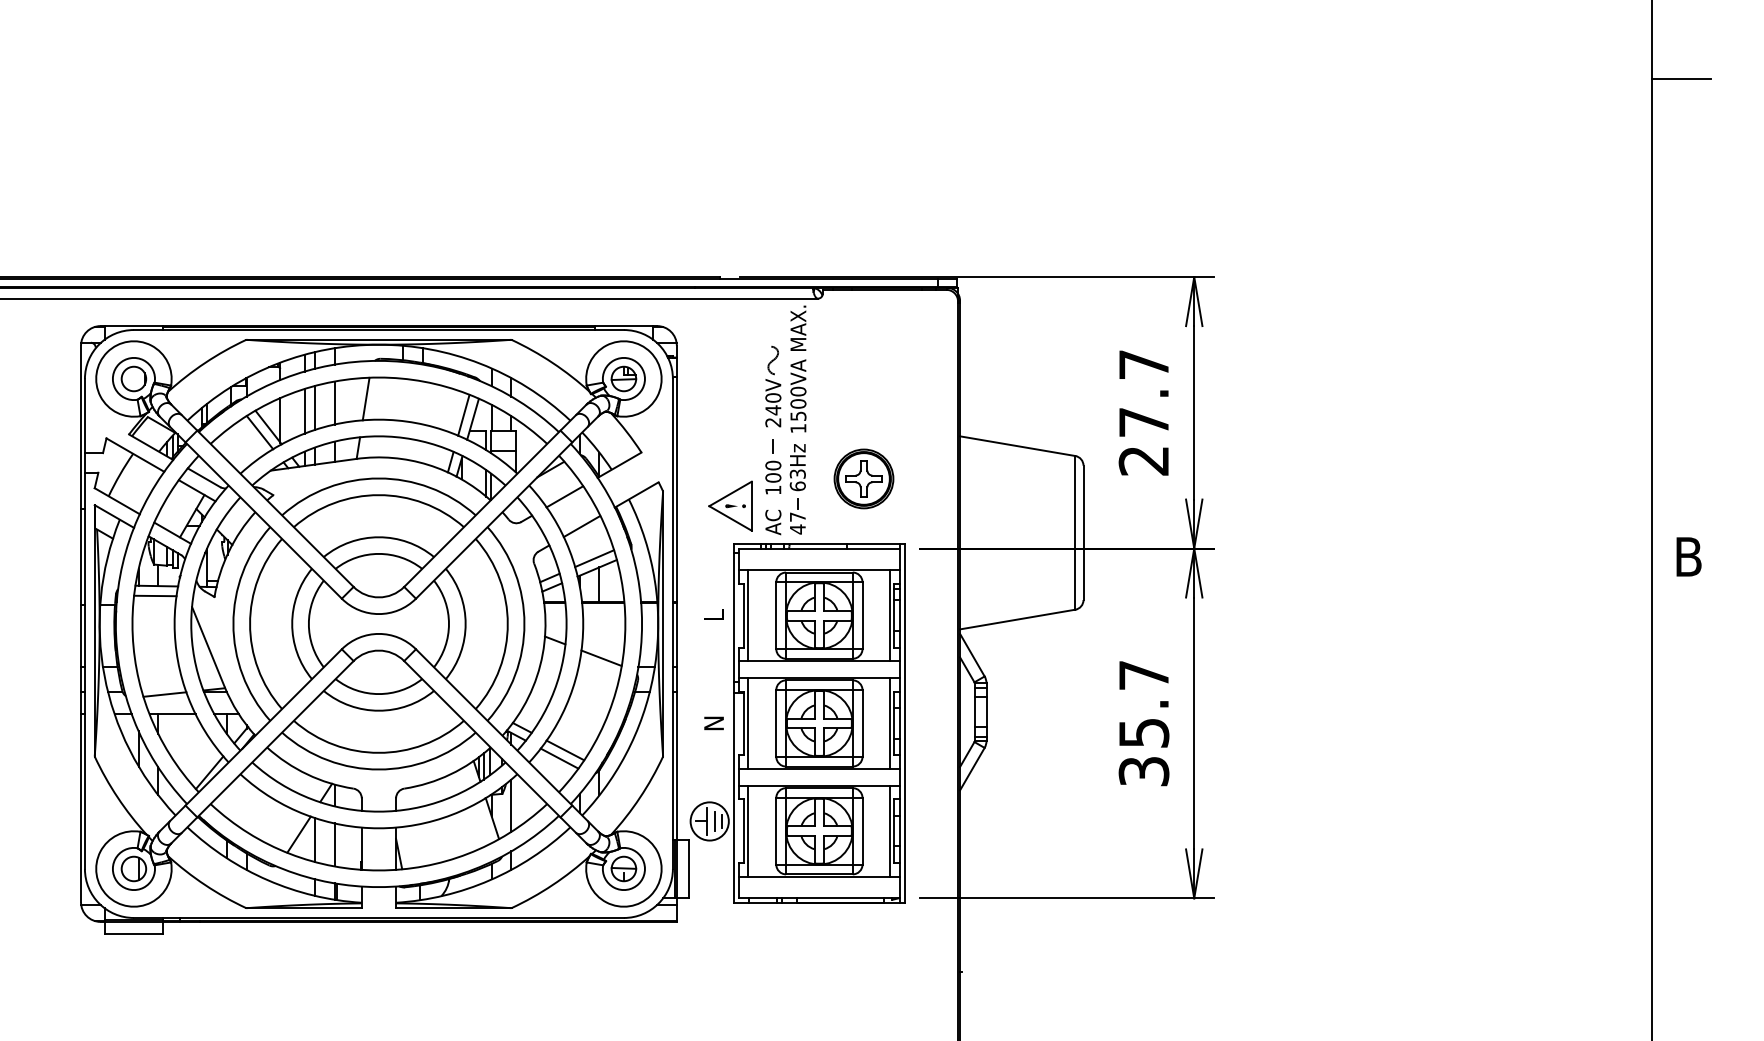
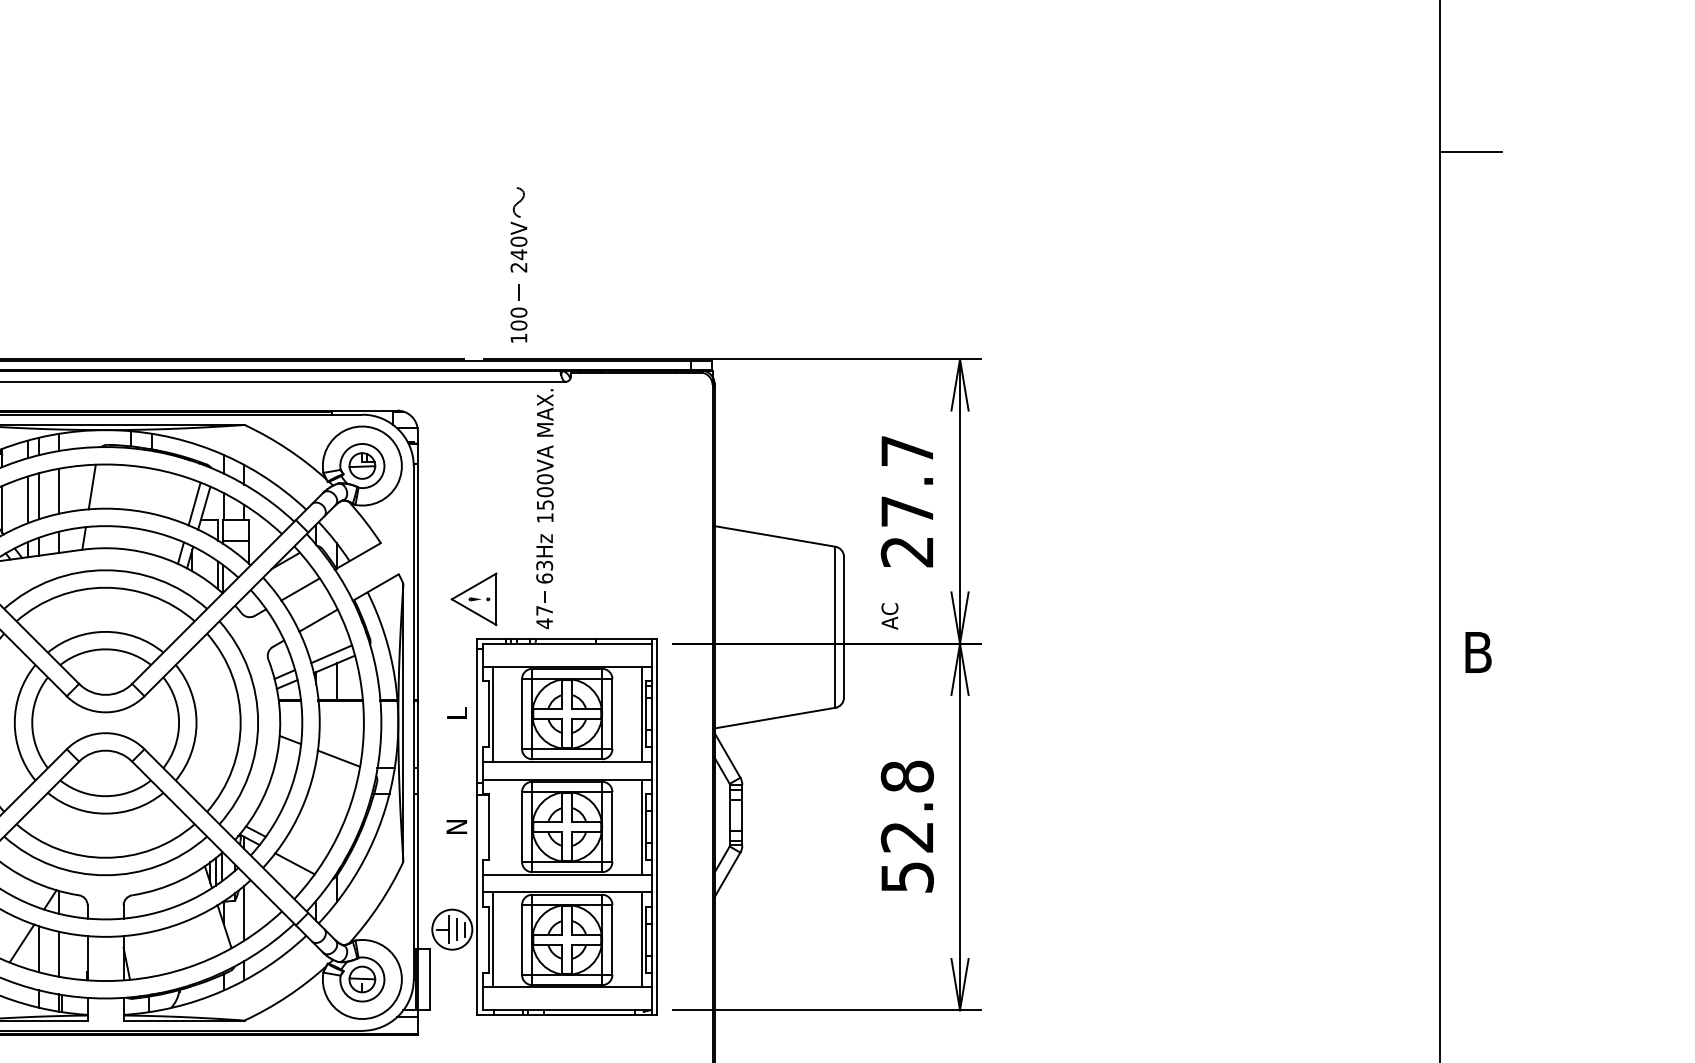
part: (773, 420) -> (519, 265), moved
part: (863, 478) -> (613, 570), removed
text: (773, 522) -> (890, 616), moved
text: (1143, 722) -> (906, 825), 35.7 -> 52.8
line: (748, 723) -> (492, 827), removed
line: (565, 750) -> (301, 855), removed

